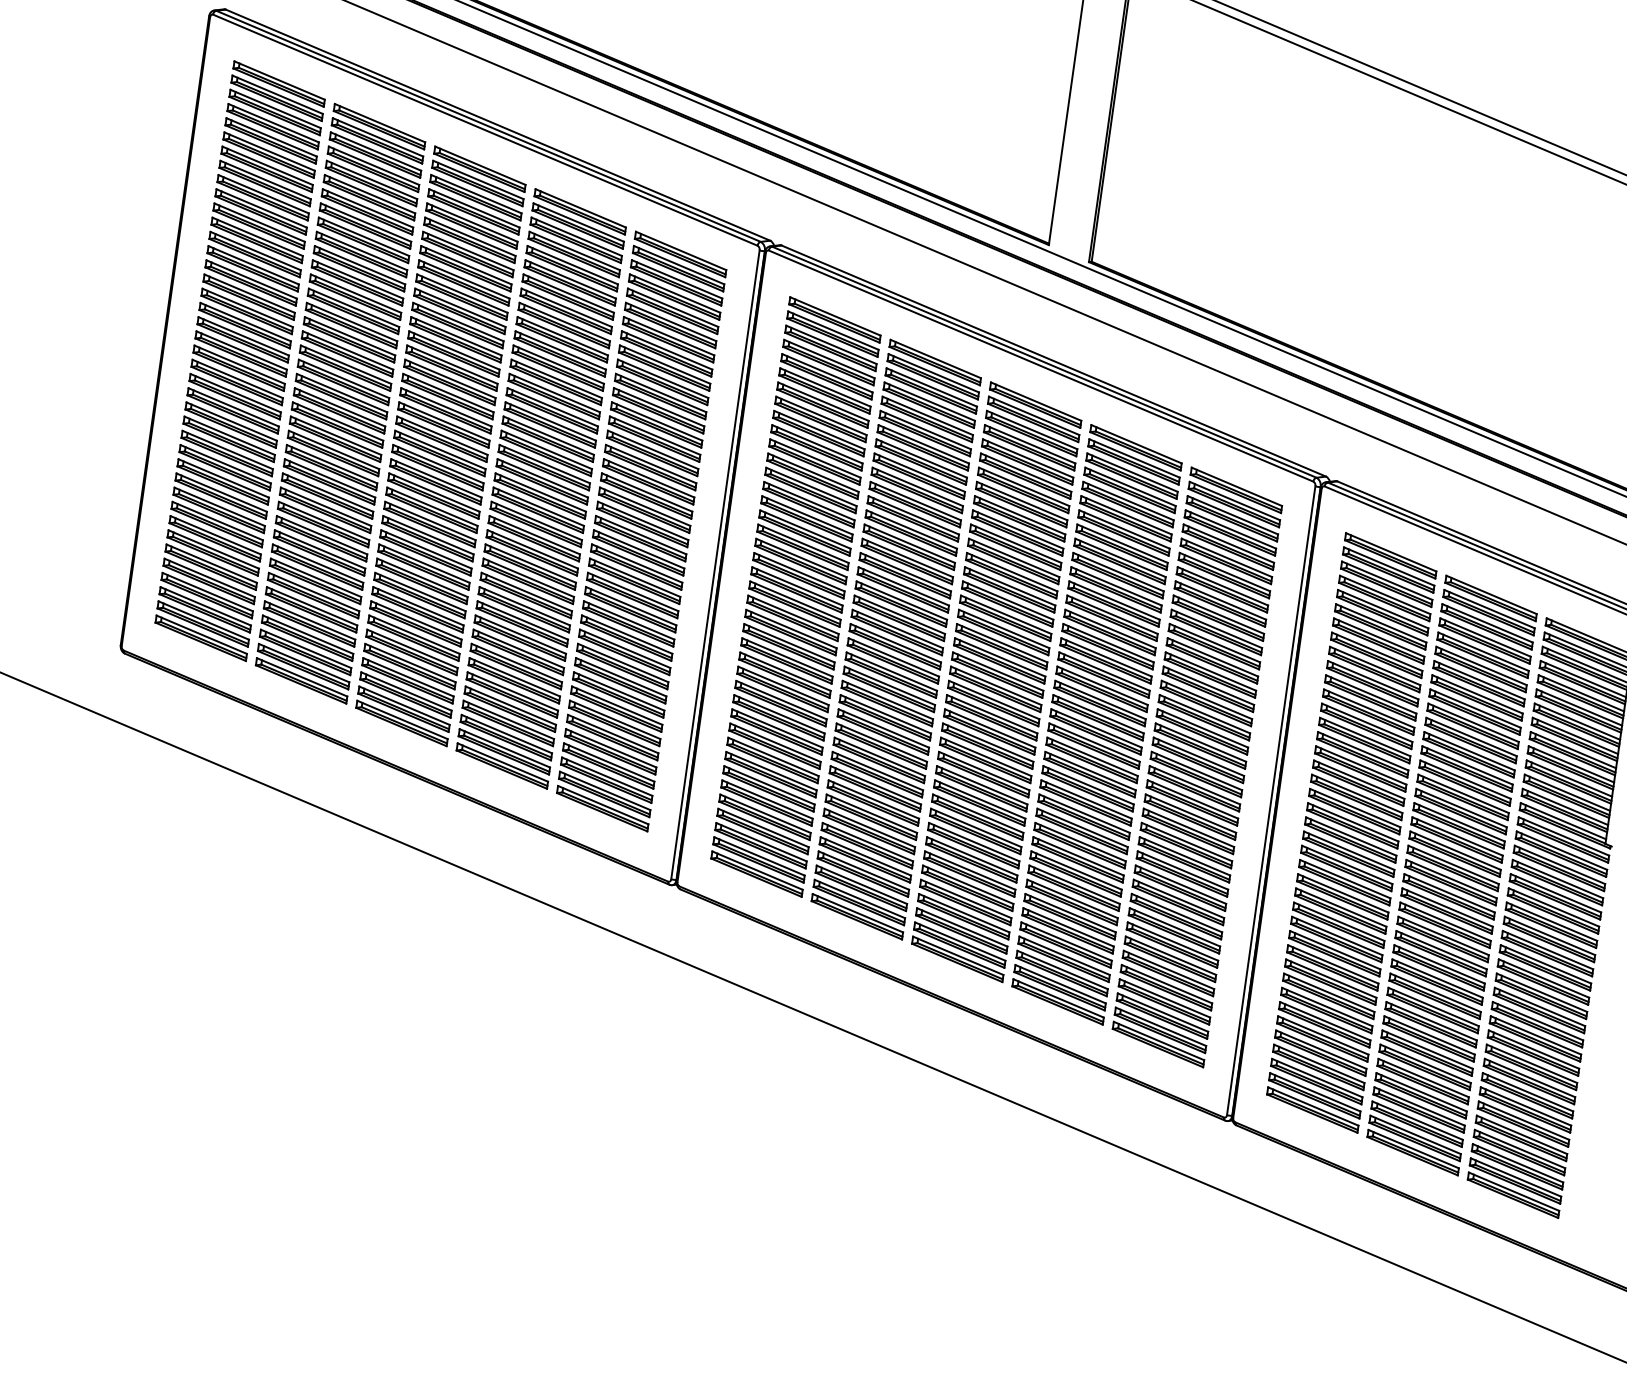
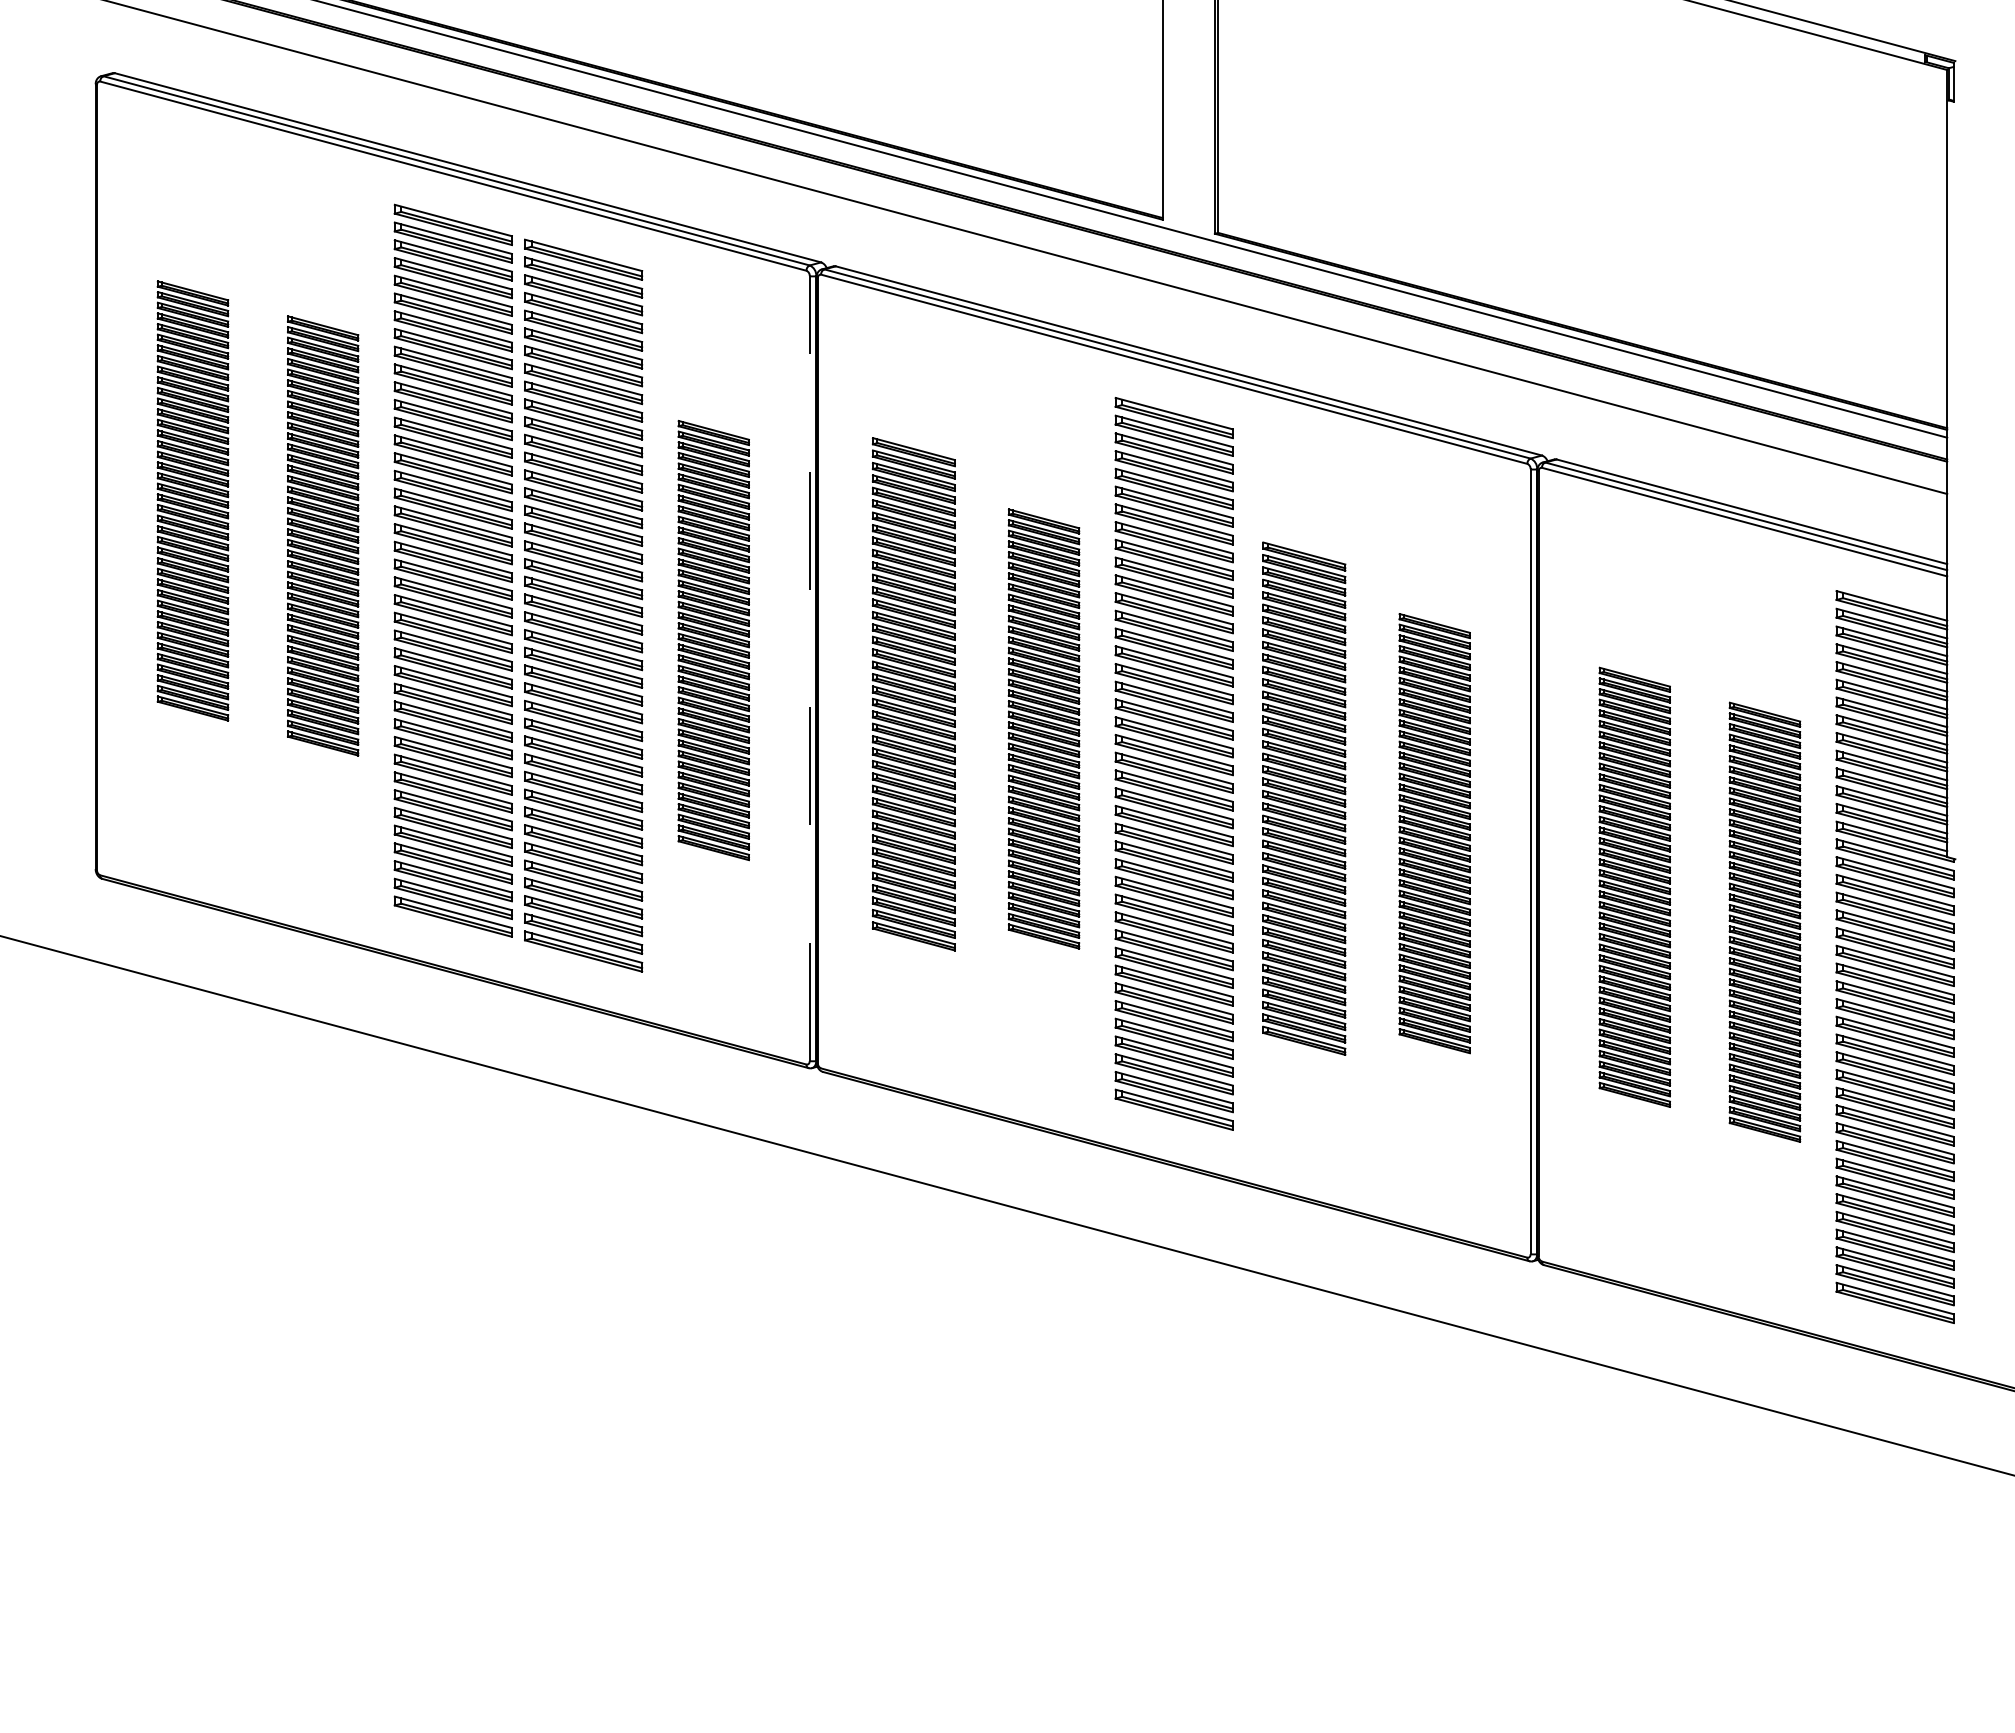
part: (239, 360) -> (192, 500), size x0.6
part: (340, 403) -> (322, 535), size x0.6
part: (641, 531) -> (713, 640), size x0.6
line: (715, 564) -> (809, 668), solid -> dashed
part: (795, 597) -> (913, 694), size x0.7
part: (895, 639) -> (1043, 728), size x0.6
part: (1096, 724) -> (1303, 798), size x0.7
part: (1197, 767) -> (1434, 833), size x0.6
part: (1351, 833) -> (1634, 887), size x0.6
part: (1451, 875) -> (1764, 922), size x0.6

